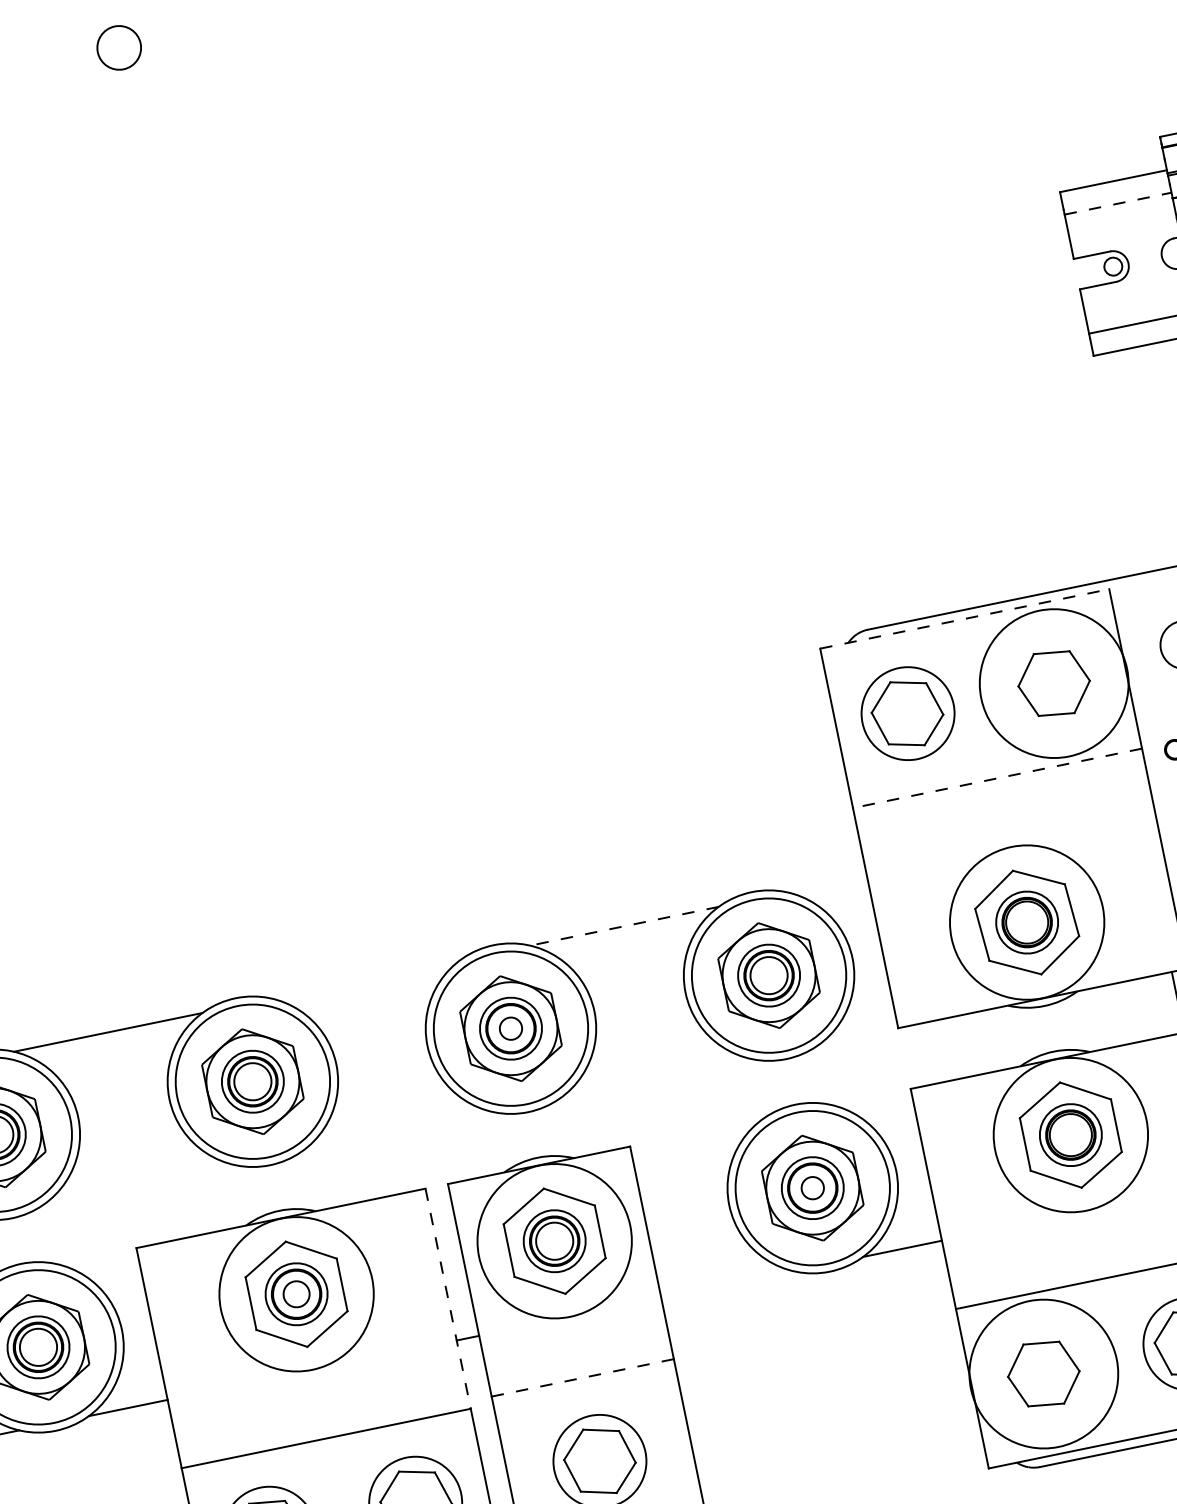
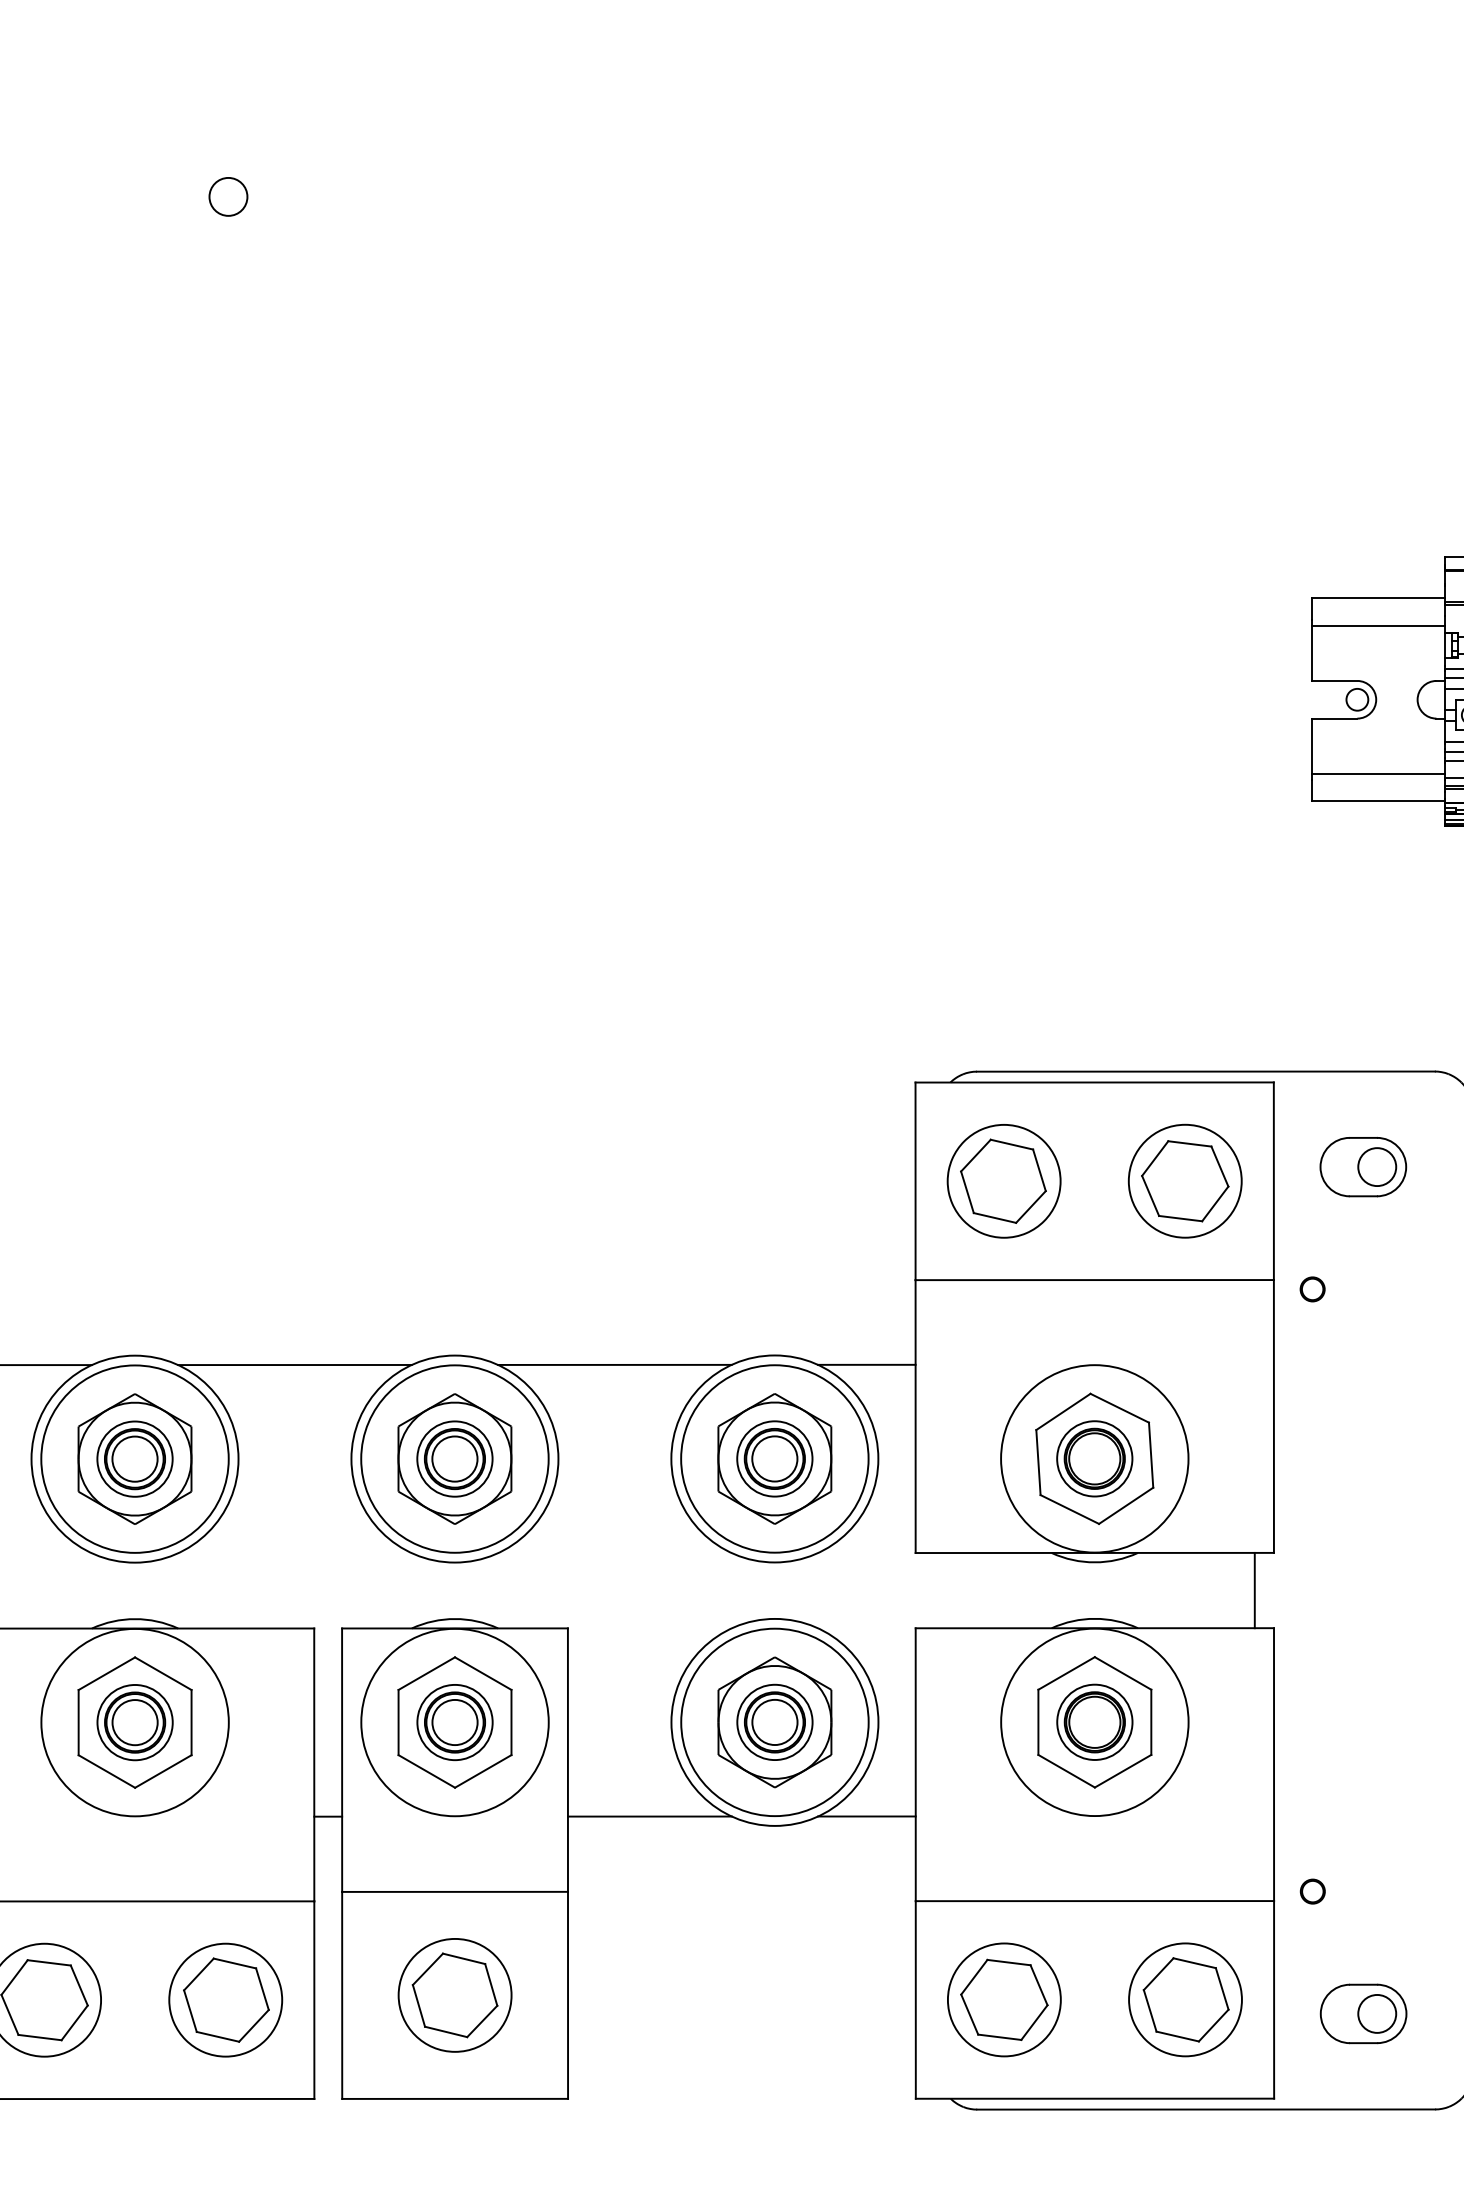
circle: (119, 47) -> (228, 196), size x0.71
line: (1118, 204) -> (1378, 626), dashed -> solid
line: (965, 618) -> (1095, 1082), dashed -> solid
circle: (1053, 683) -> (1184, 1180), size x0.62
line: (997, 778) -> (1094, 1280), dashed -> solid
line: (827, 884) -> (866, 1364), added
line: (624, 925) -> (614, 1364), dashed -> solid
line: (365, 978) -> (294, 1364), added
circle: (510, 1028) -> (454, 1458), size x1.67
circle: (812, 1188) -> (774, 1722), size x1.67
line: (727, 1284) -> (649, 1816), added
circle: (296, 1294) -> (134, 1722), size x1.43
line: (448, 1299) -> (314, 1765), dashed -> solid
circle: (1043, 1373) -> (1003, 1999), size x0.62
line: (583, 1377) -> (455, 1891), dashed -> solid

